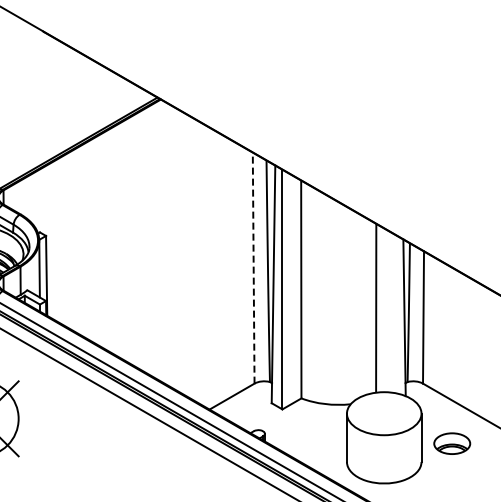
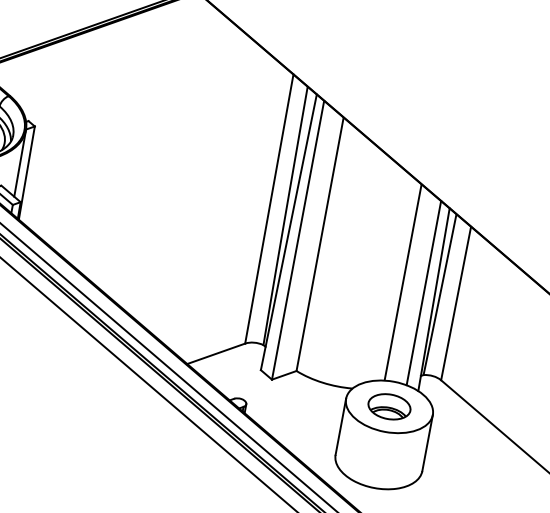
line: (253, 267) -> (269, 208), dashed -> solid
line: (395, 313) -> (424, 292), added
part: (452, 443) -> (389, 406), moved

